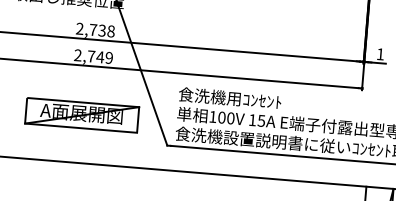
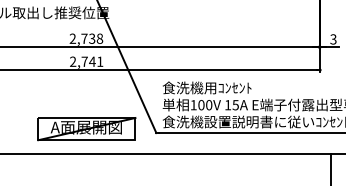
text: (380, 54) -> (333, 39), 1 -> 3
text: (109, 57) -> (100, 61), 2,749 -> 2,741
part: (81, 115) -> (86, 129), moved

